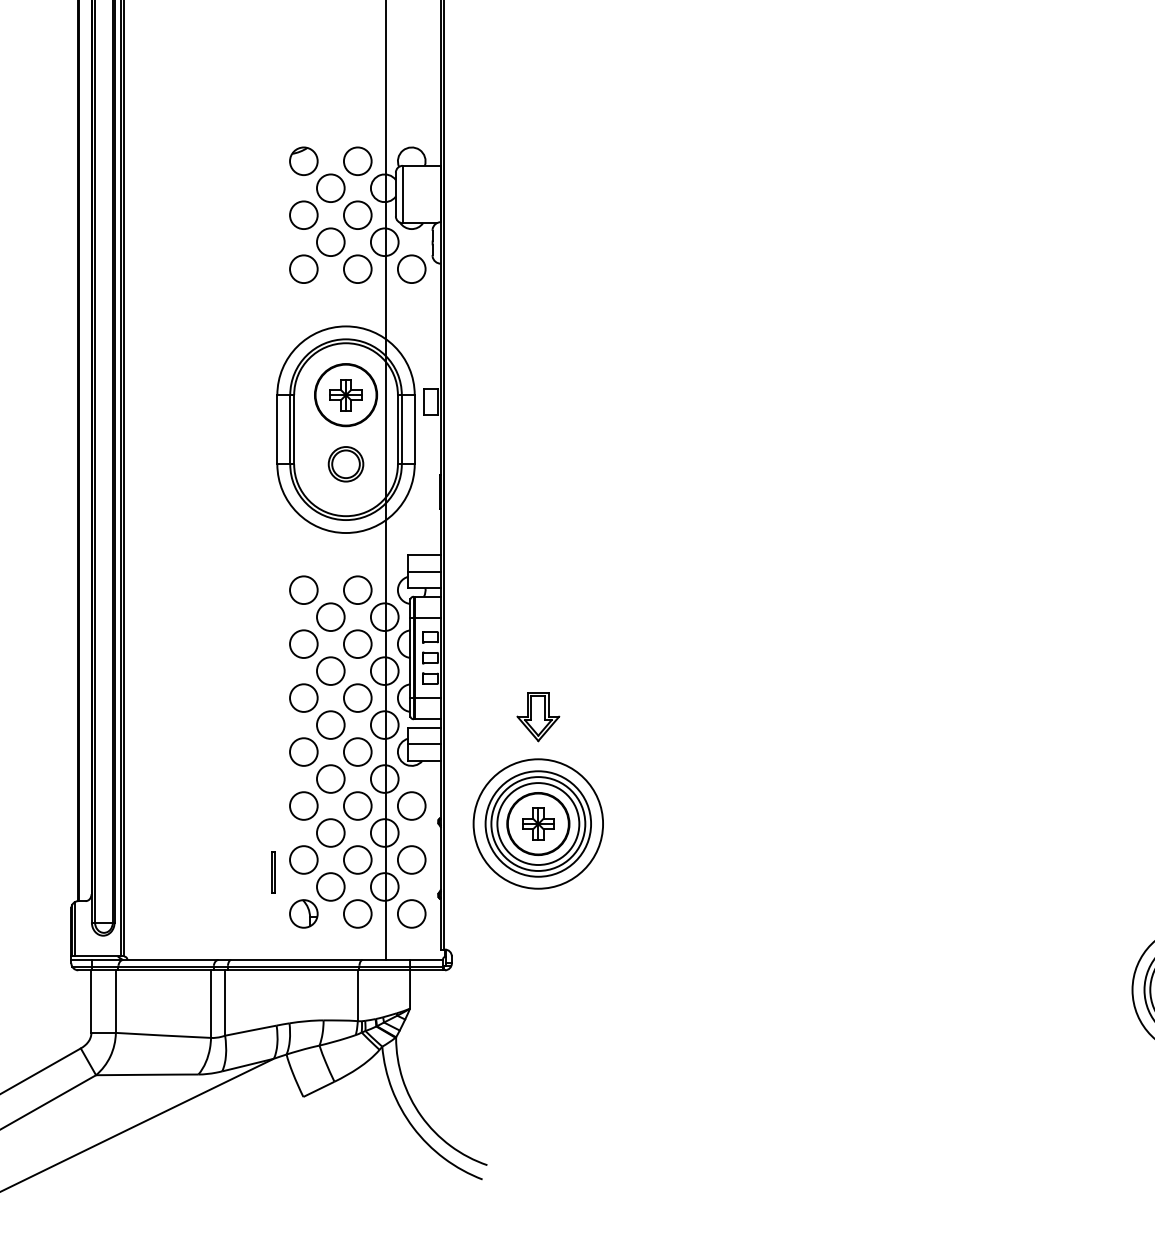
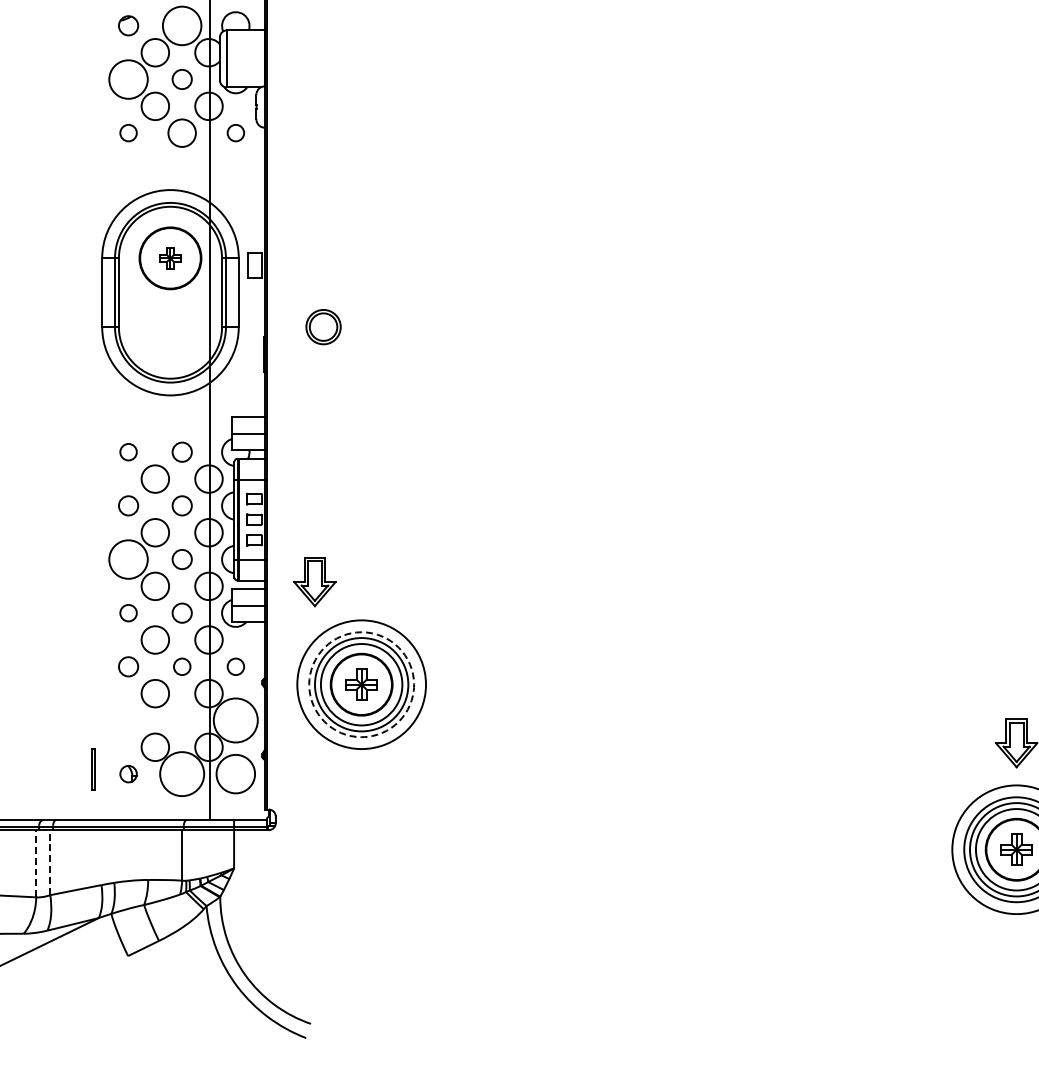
part: (303, 160) -> (128, 25), size x0.7
circle: (357, 161) -> (181, 26), size x1.4
circle: (357, 214) -> (181, 78), size x0.7
circle: (303, 215) -> (128, 79), size x1.4
circle: (303, 268) -> (128, 132), size x0.6
circle: (411, 268) -> (235, 132), size x0.6
part: (345, 395) -> (169, 258), size x0.7
part: (345, 464) -> (323, 327), moved
circle: (303, 589) -> (128, 451), size x0.6
circle: (357, 589) -> (181, 451), size x0.7
circle: (303, 643) -> (128, 505), size x0.7
circle: (357, 643) -> (181, 505), size x0.7
circle: (303, 697) -> (128, 558), size x1.4
circle: (357, 697) -> (181, 558), size x0.7
part: (538, 717) -> (315, 582), moved
circle: (303, 751) -> (128, 612), size x0.6
circle: (357, 751) -> (181, 612), size x0.7
circle: (303, 805) -> (128, 666), size x0.7
circle: (357, 805) -> (181, 666), size x0.6
circle: (411, 805) -> (235, 666), size x0.6
circle: (538, 823) -> (361, 684), solid -> dashed
circle: (303, 859) -> (128, 719), removed
circle: (357, 859) -> (181, 719), removed
circle: (411, 859) -> (235, 719), size x1.6
line: (272, 872) -> (92, 769), moved
part: (303, 913) -> (128, 773), size x0.6
circle: (357, 913) -> (181, 773), size x1.6
circle: (411, 913) -> (235, 773), size x1.4
line: (225, 1003) -> (50, 863), solid -> dashed
line: (211, 1004) -> (36, 864), solid -> dashed

